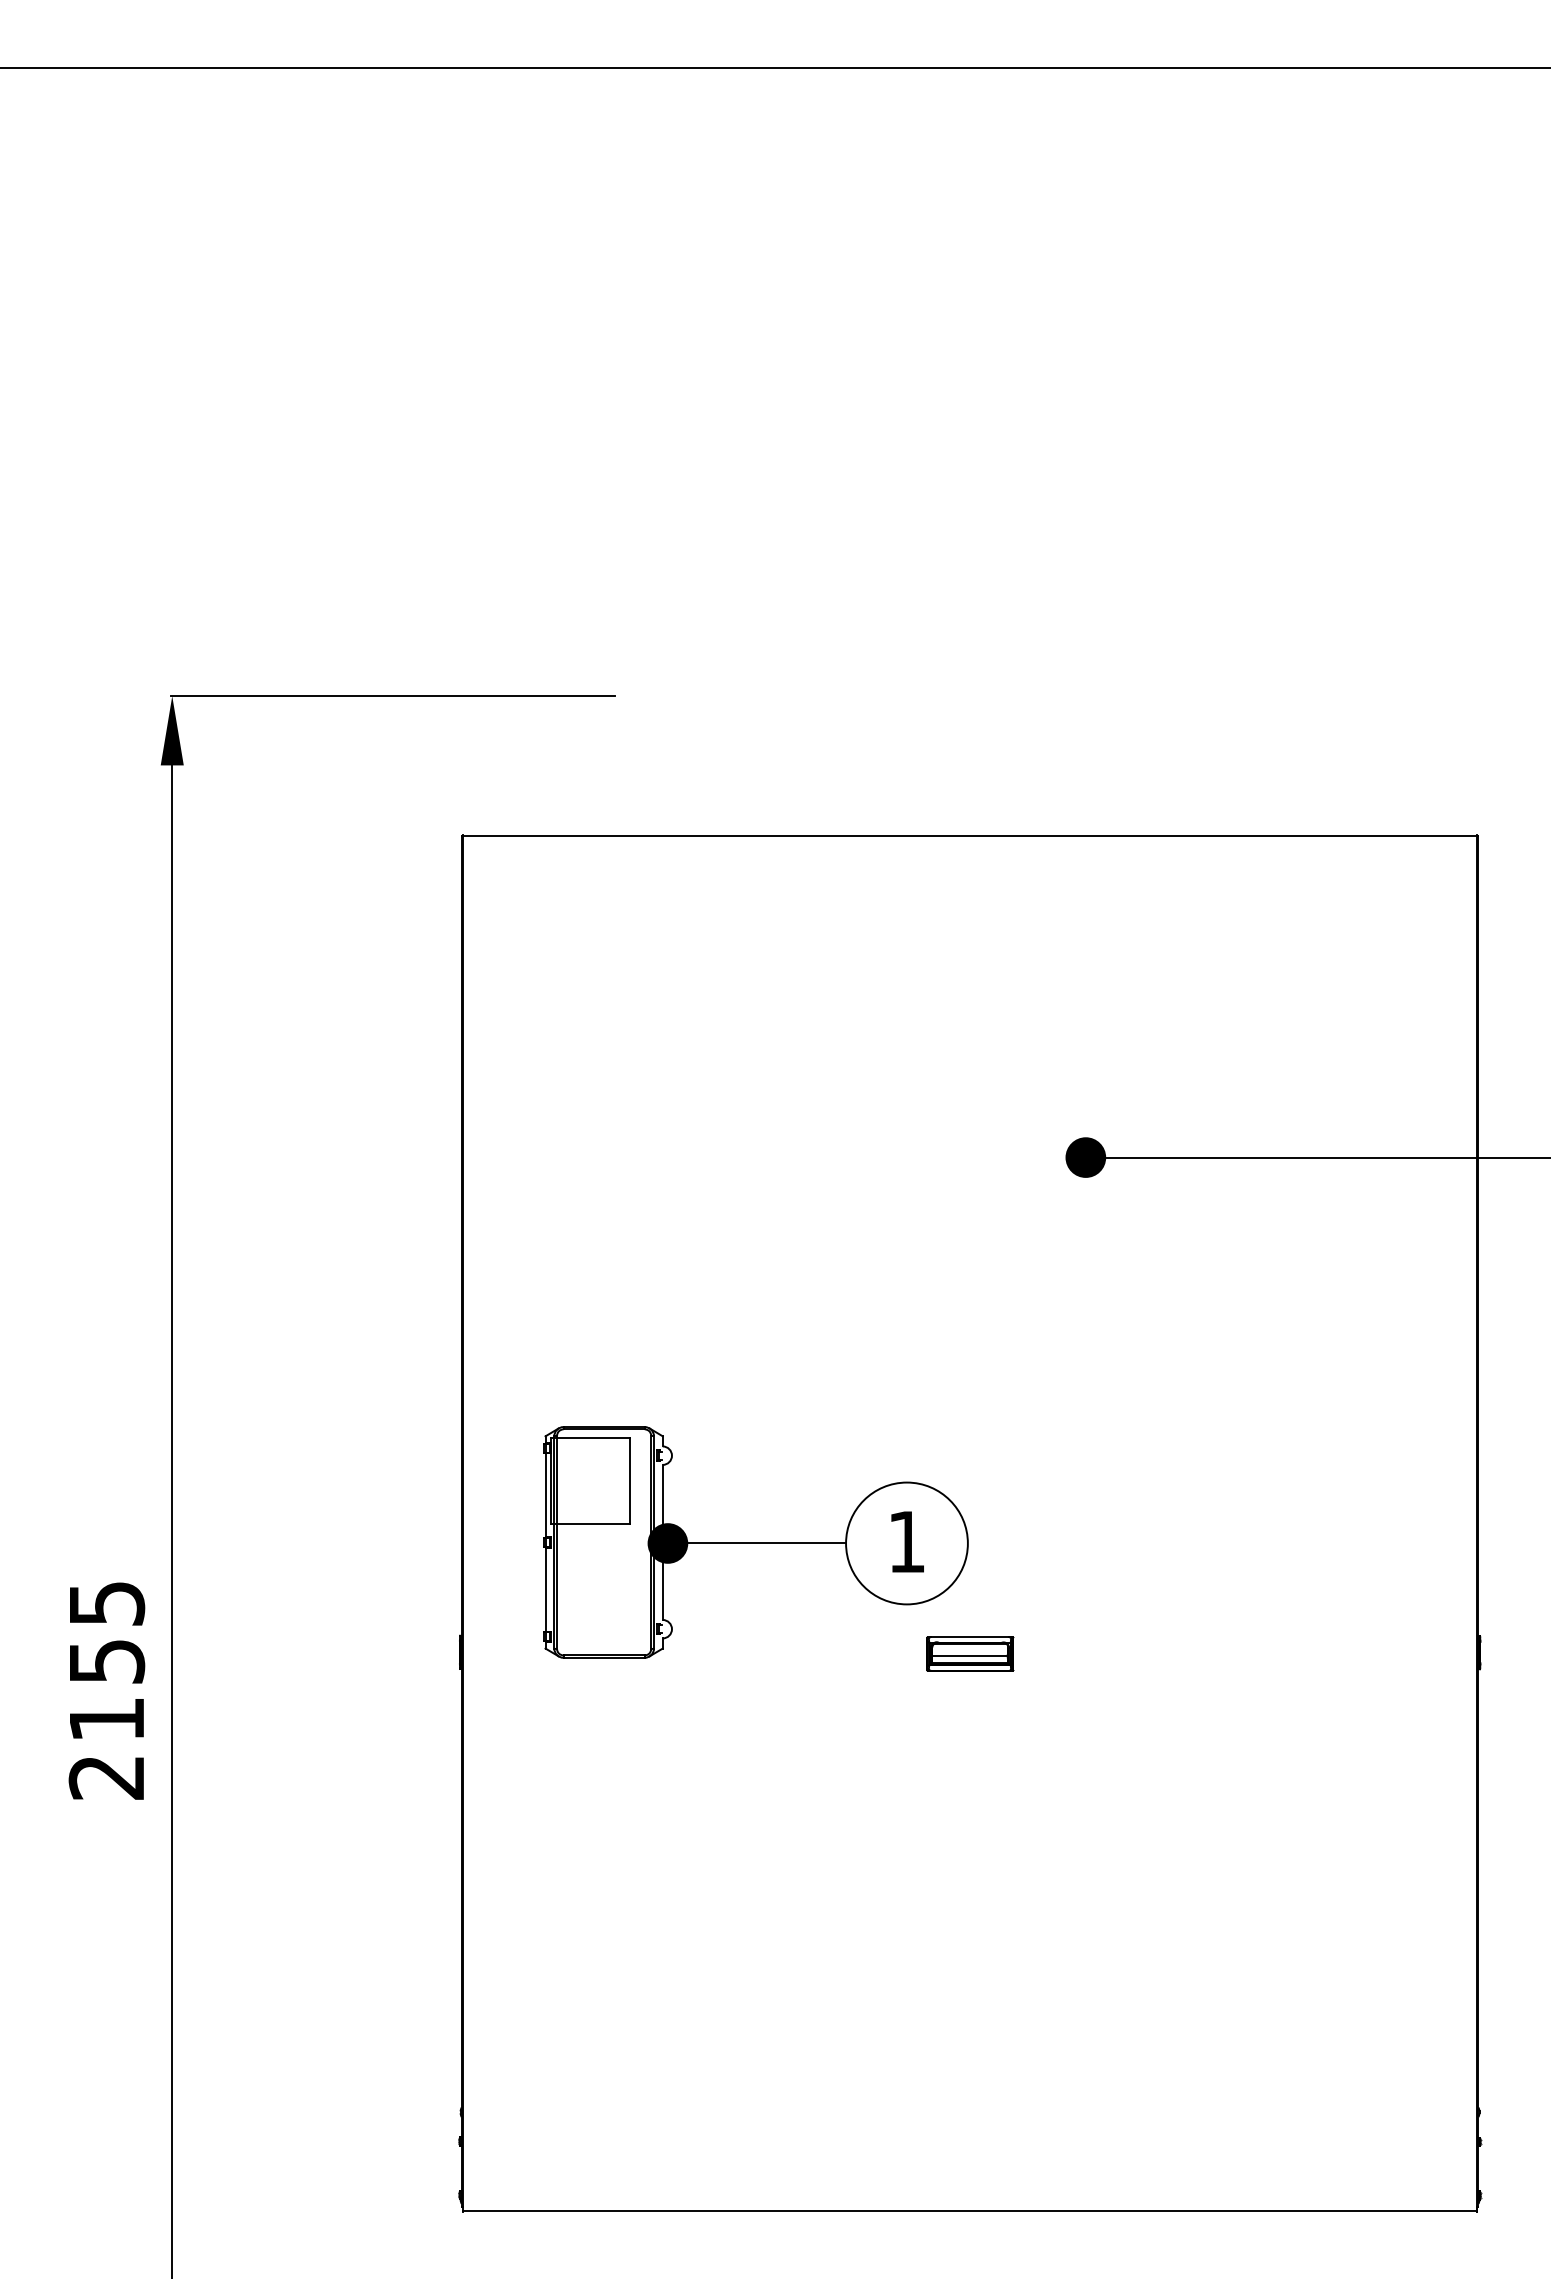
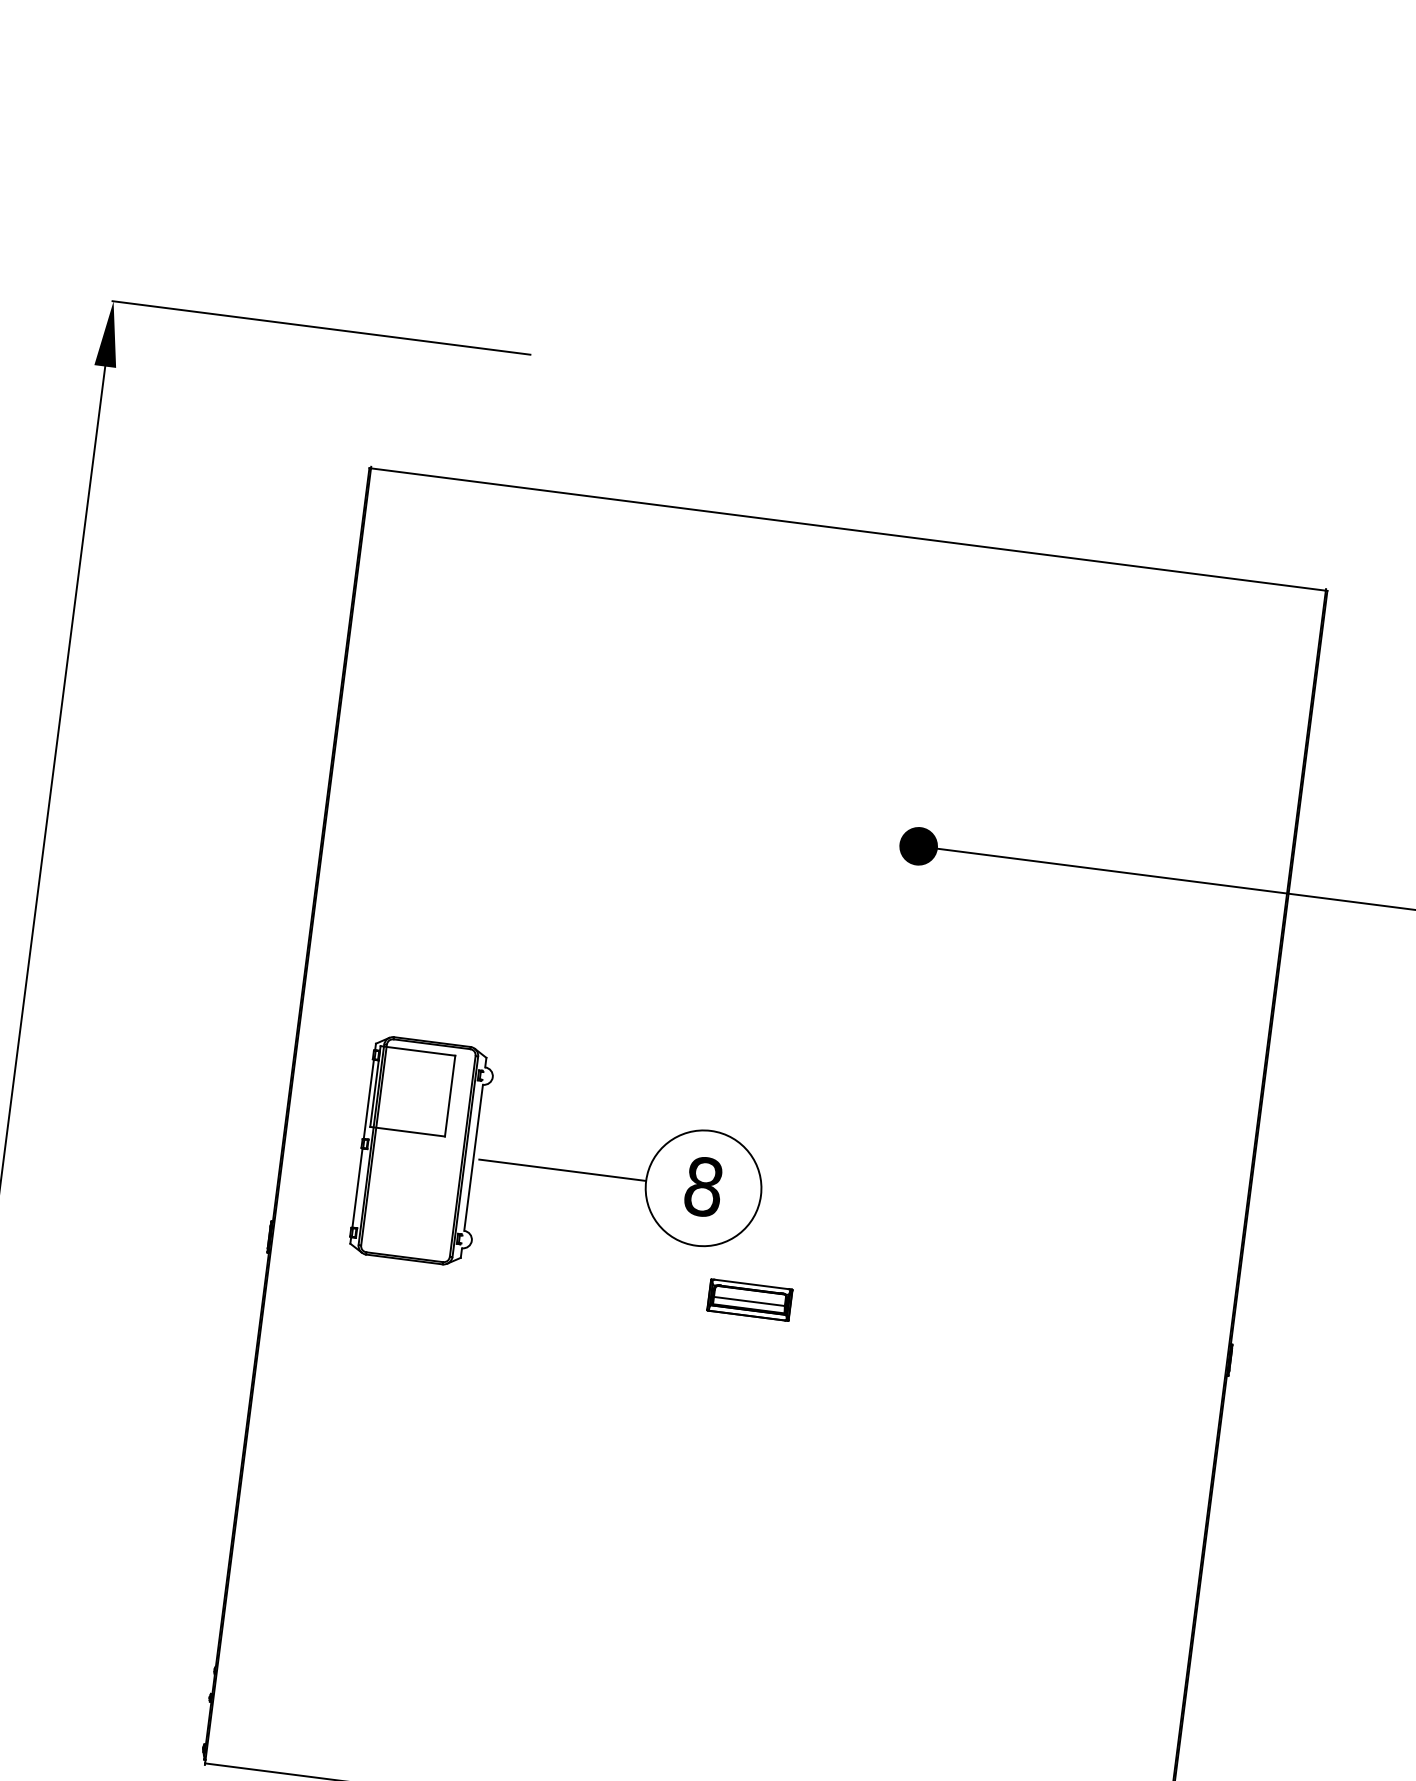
text: (906, 1541) -> (703, 1186), 1 -> 8
fill: (667, 1543) -> (477, 1159), removed

